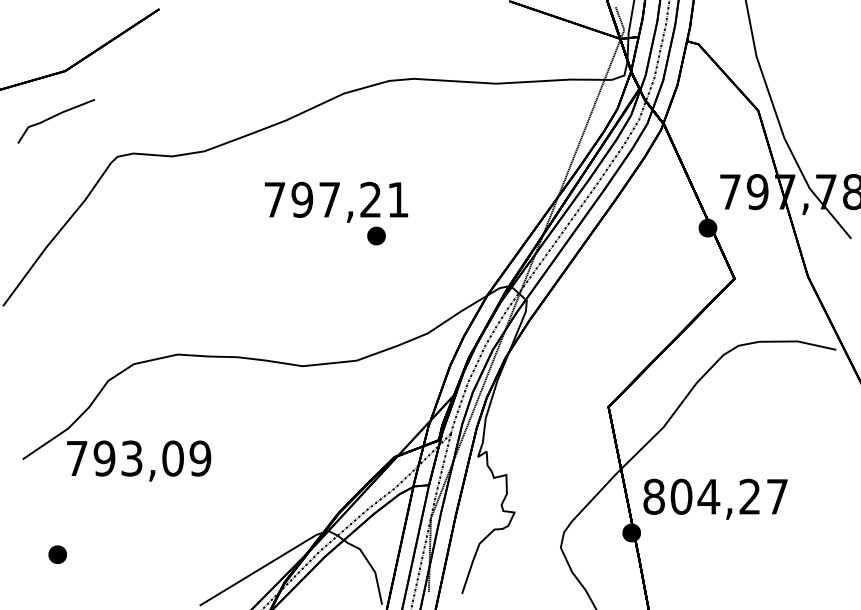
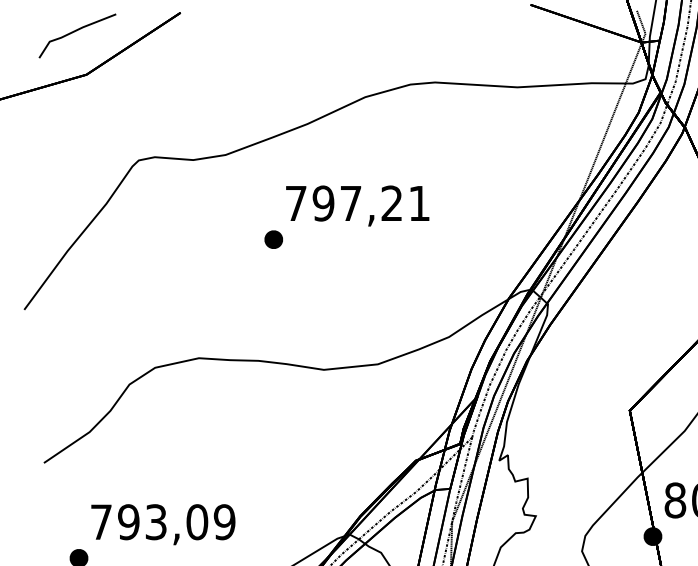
part: (56, 121) -> (77, 36), moved
part: (376, 235) -> (273, 239), moved
text: (139, 460) -> (163, 524), moved

